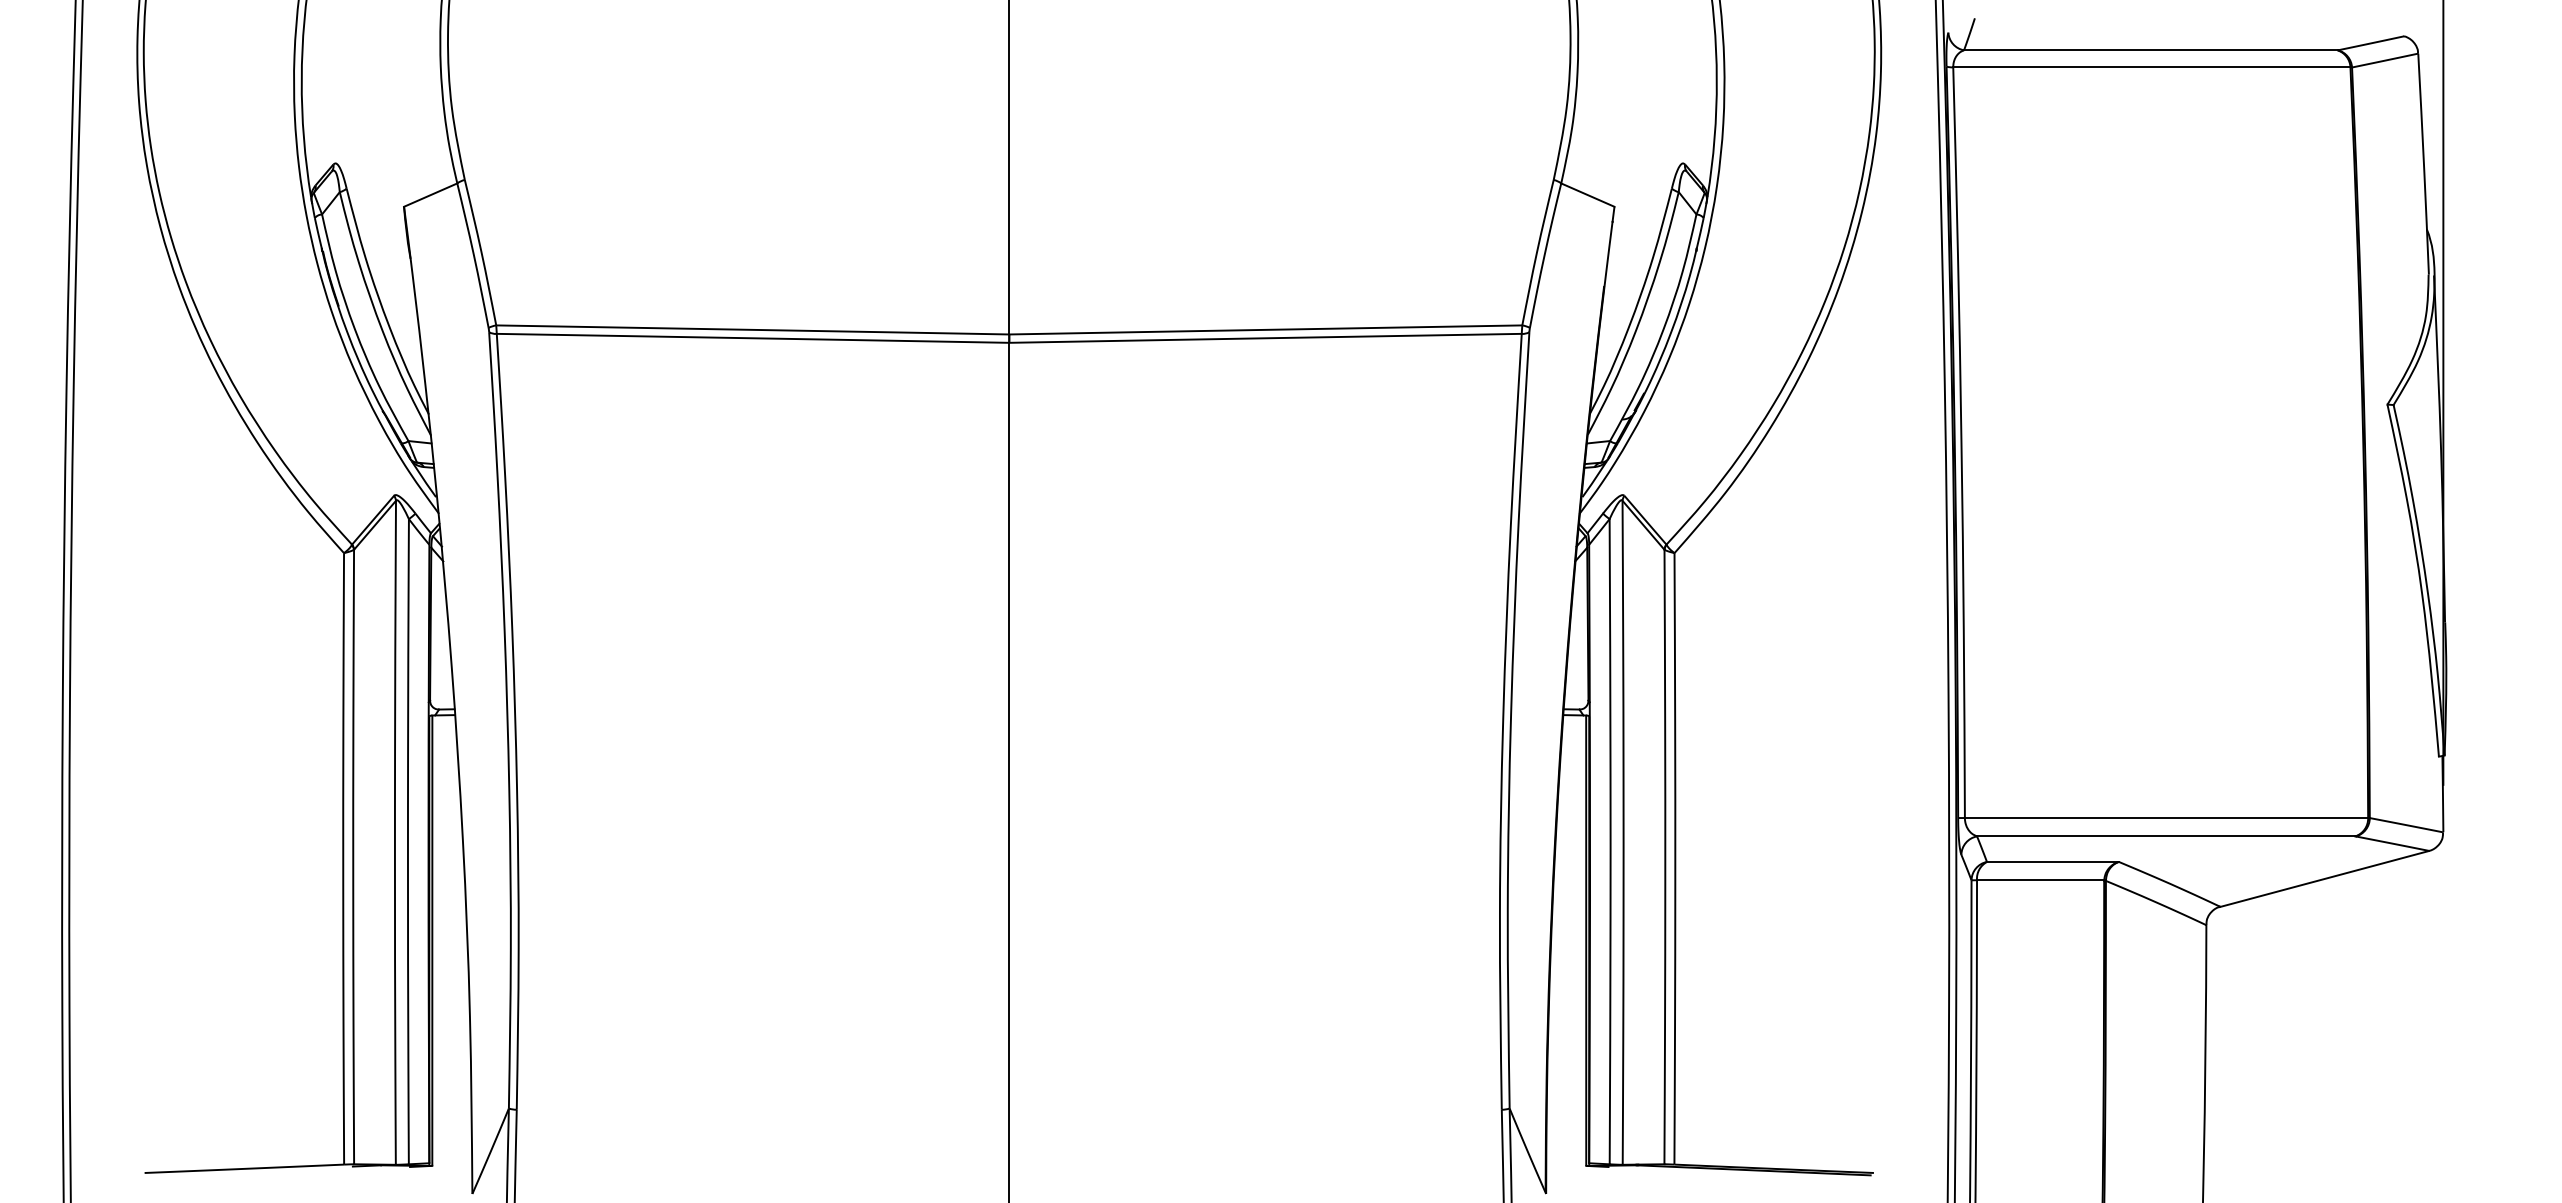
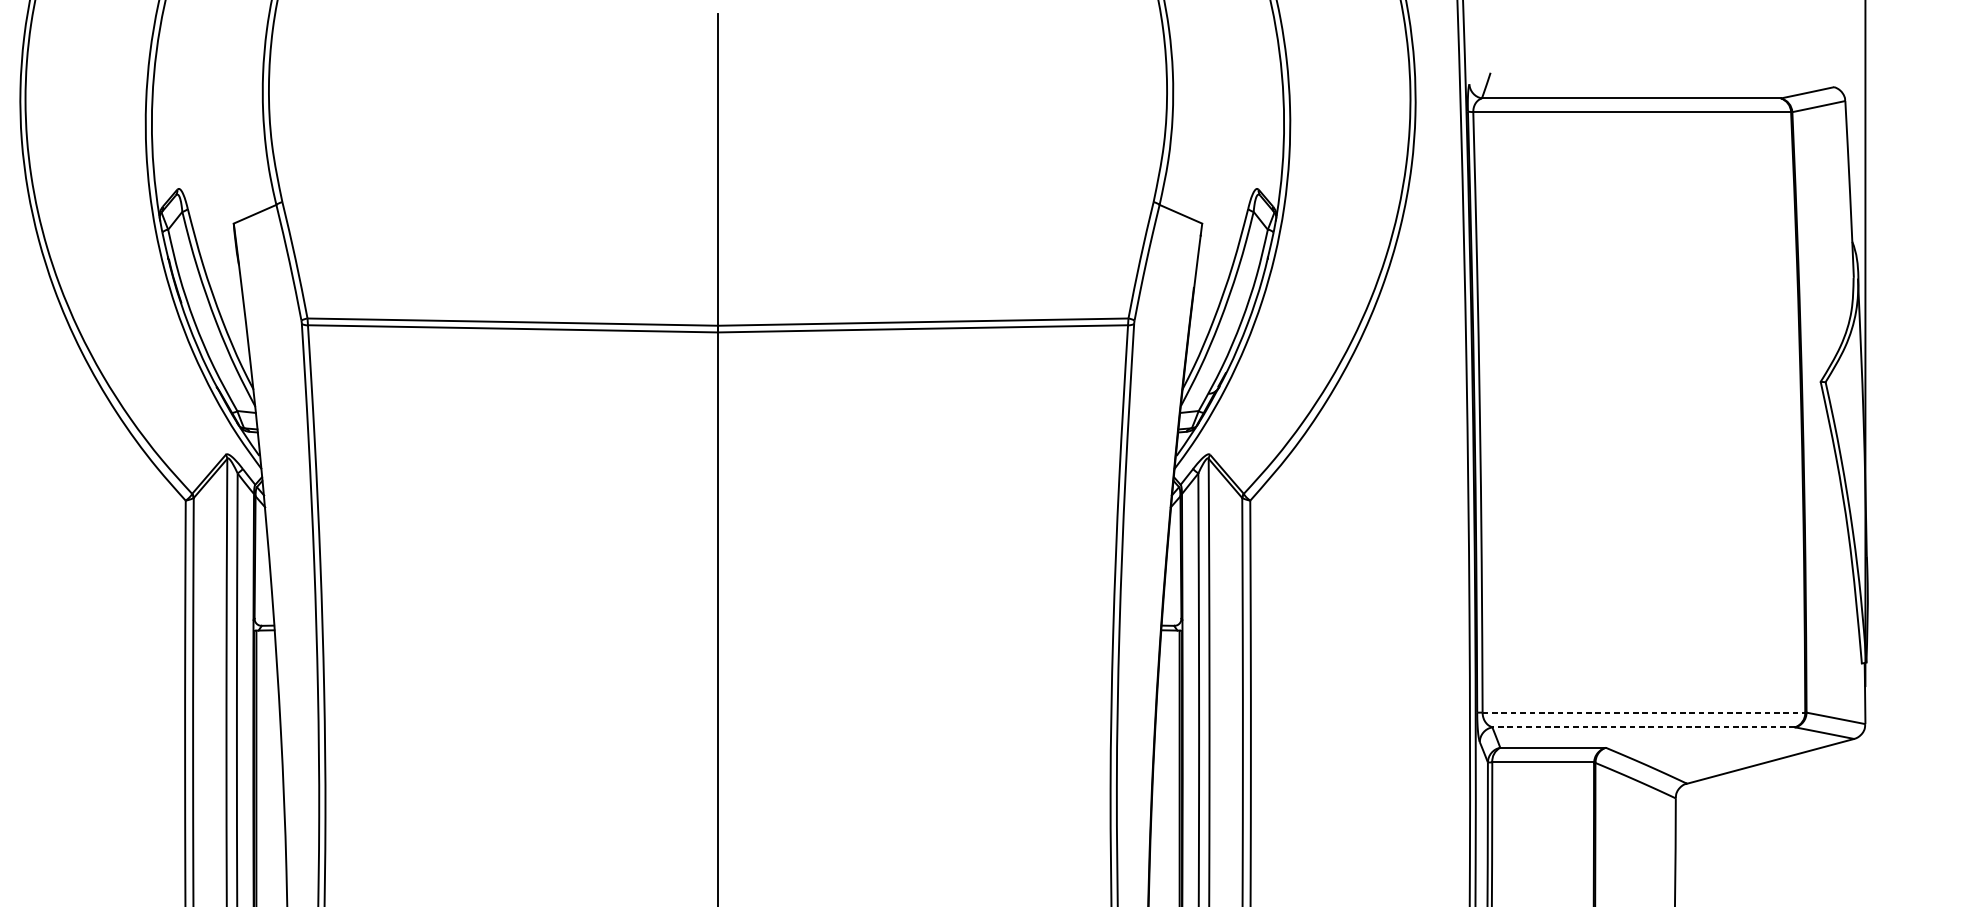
line: (2166, 818) -> (1643, 713), solid -> dashed
line: (2165, 836) -> (1643, 727), solid -> dashed

